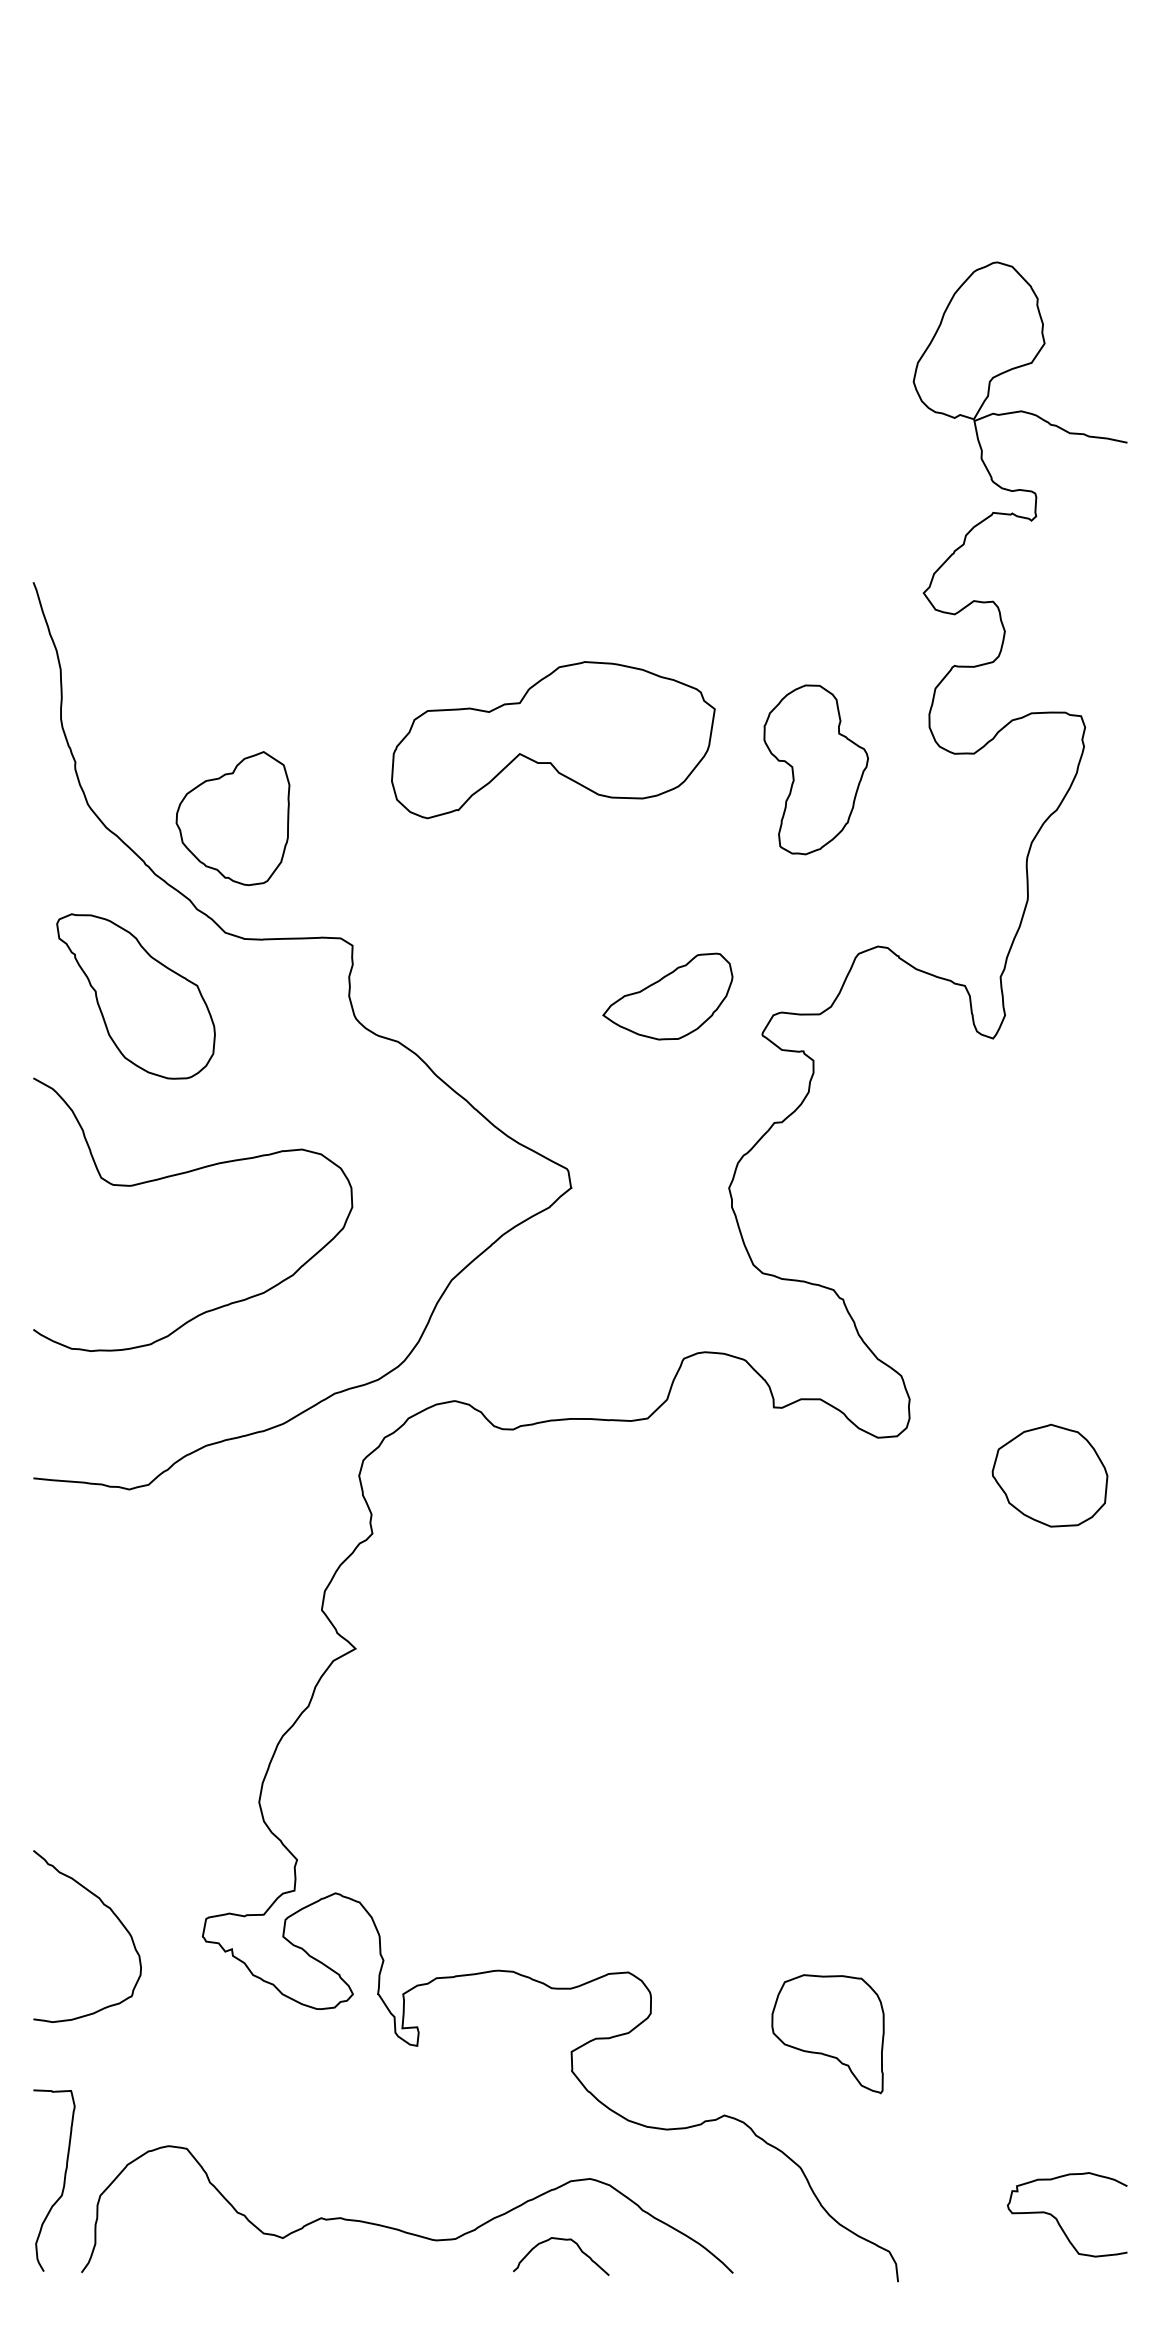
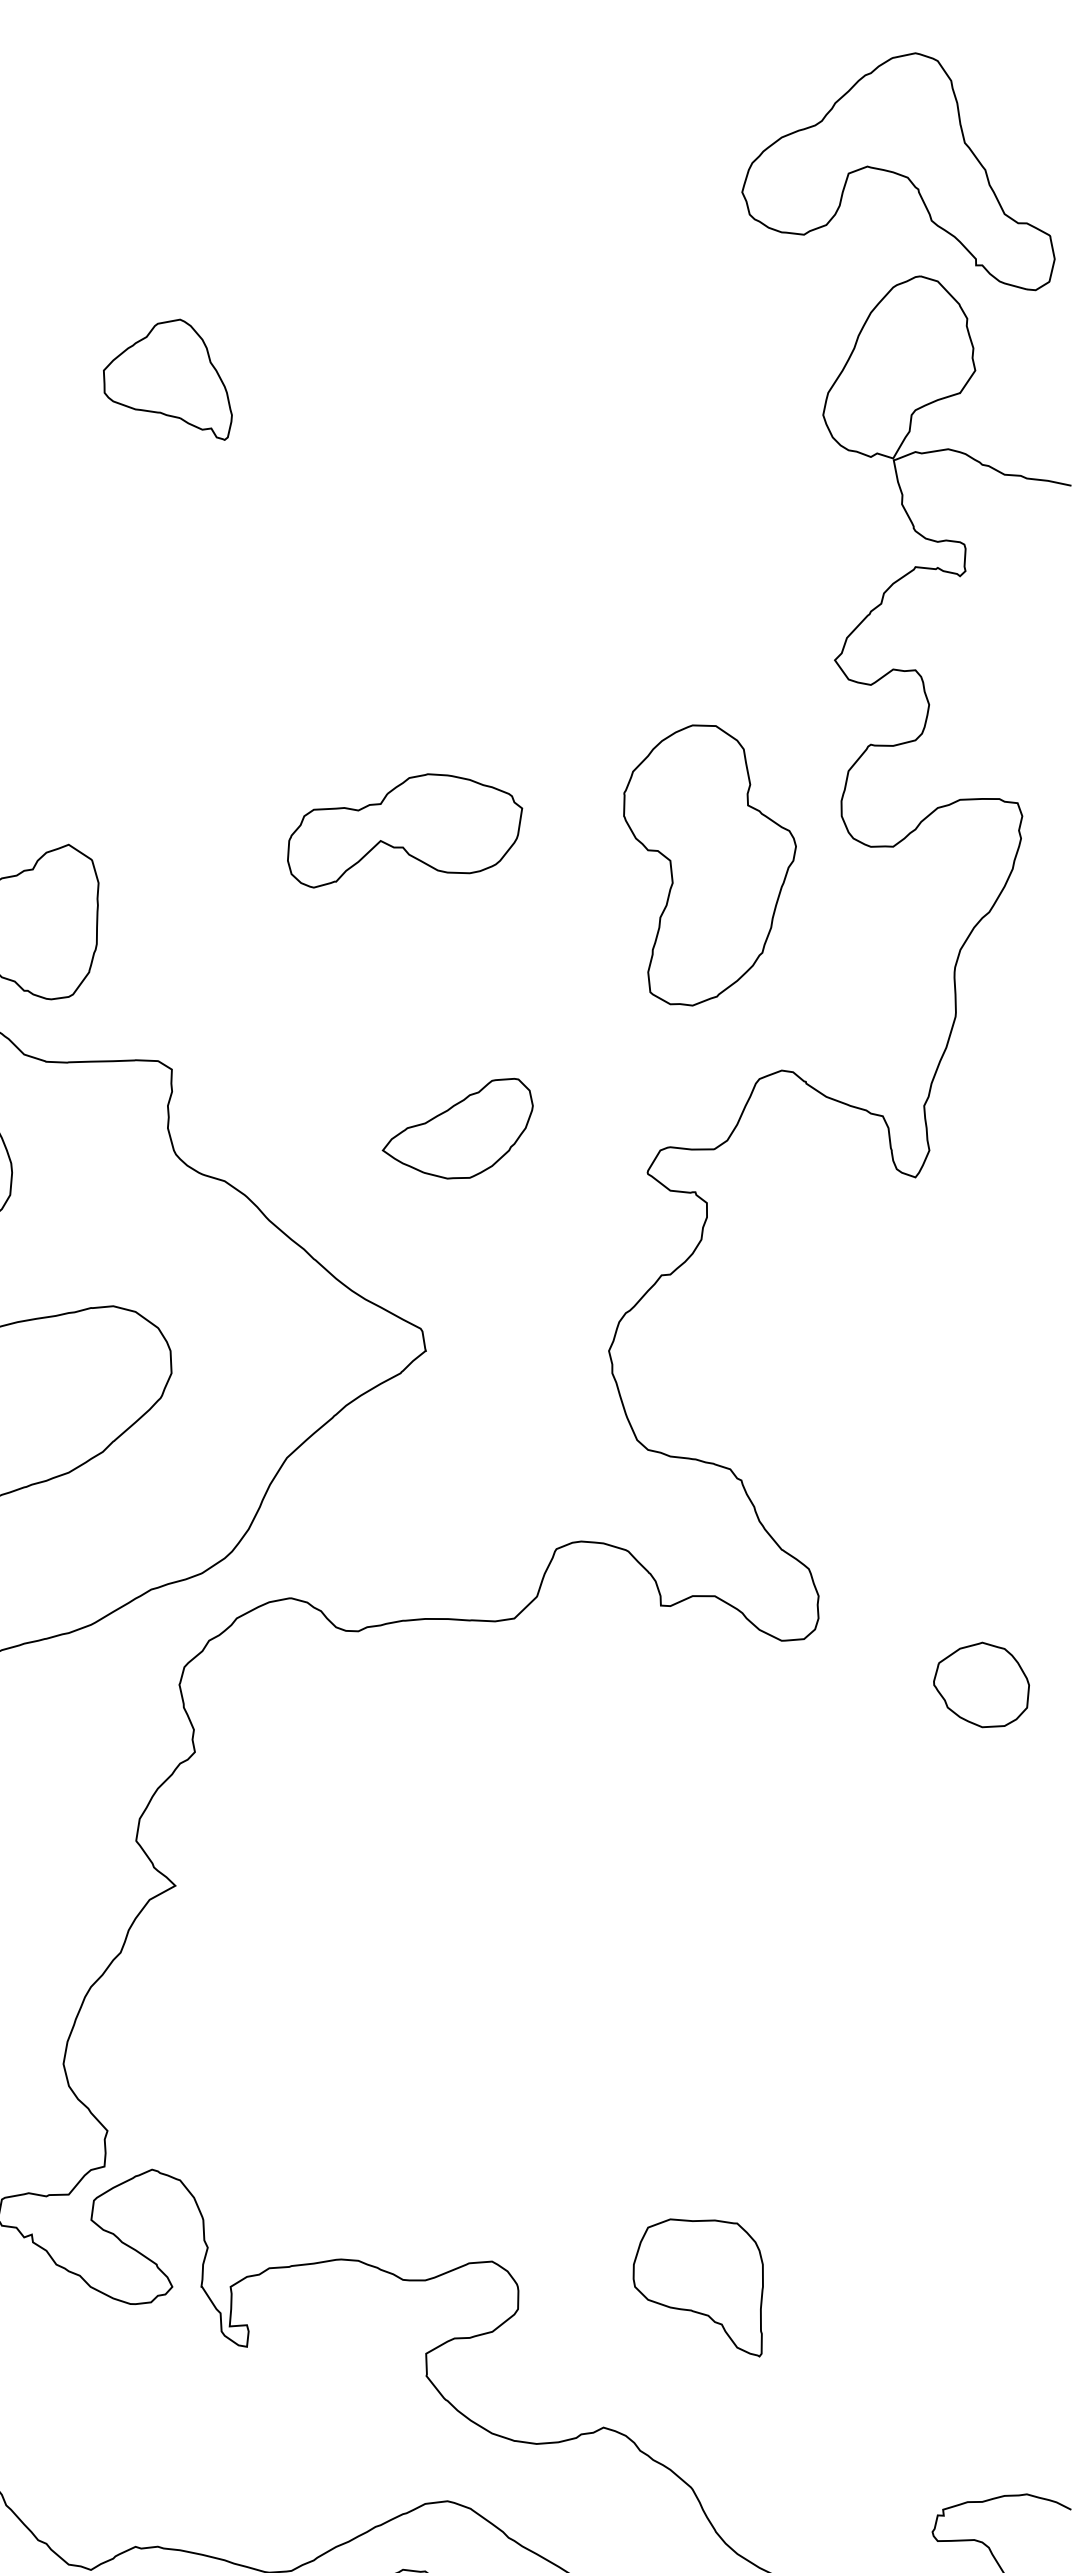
part: (978, 172) -> (898, 171), added
part: (349, 351) -> (168, 379), added
part: (553, 739) -> (405, 830), size x0.62
part: (816, 769) -> (710, 865), size x1.43
part: (667, 996) -> (457, 1128), moved
part: (1049, 1475) -> (980, 1684), size x0.71
part: (827, 2034) -> (697, 2288), moved

